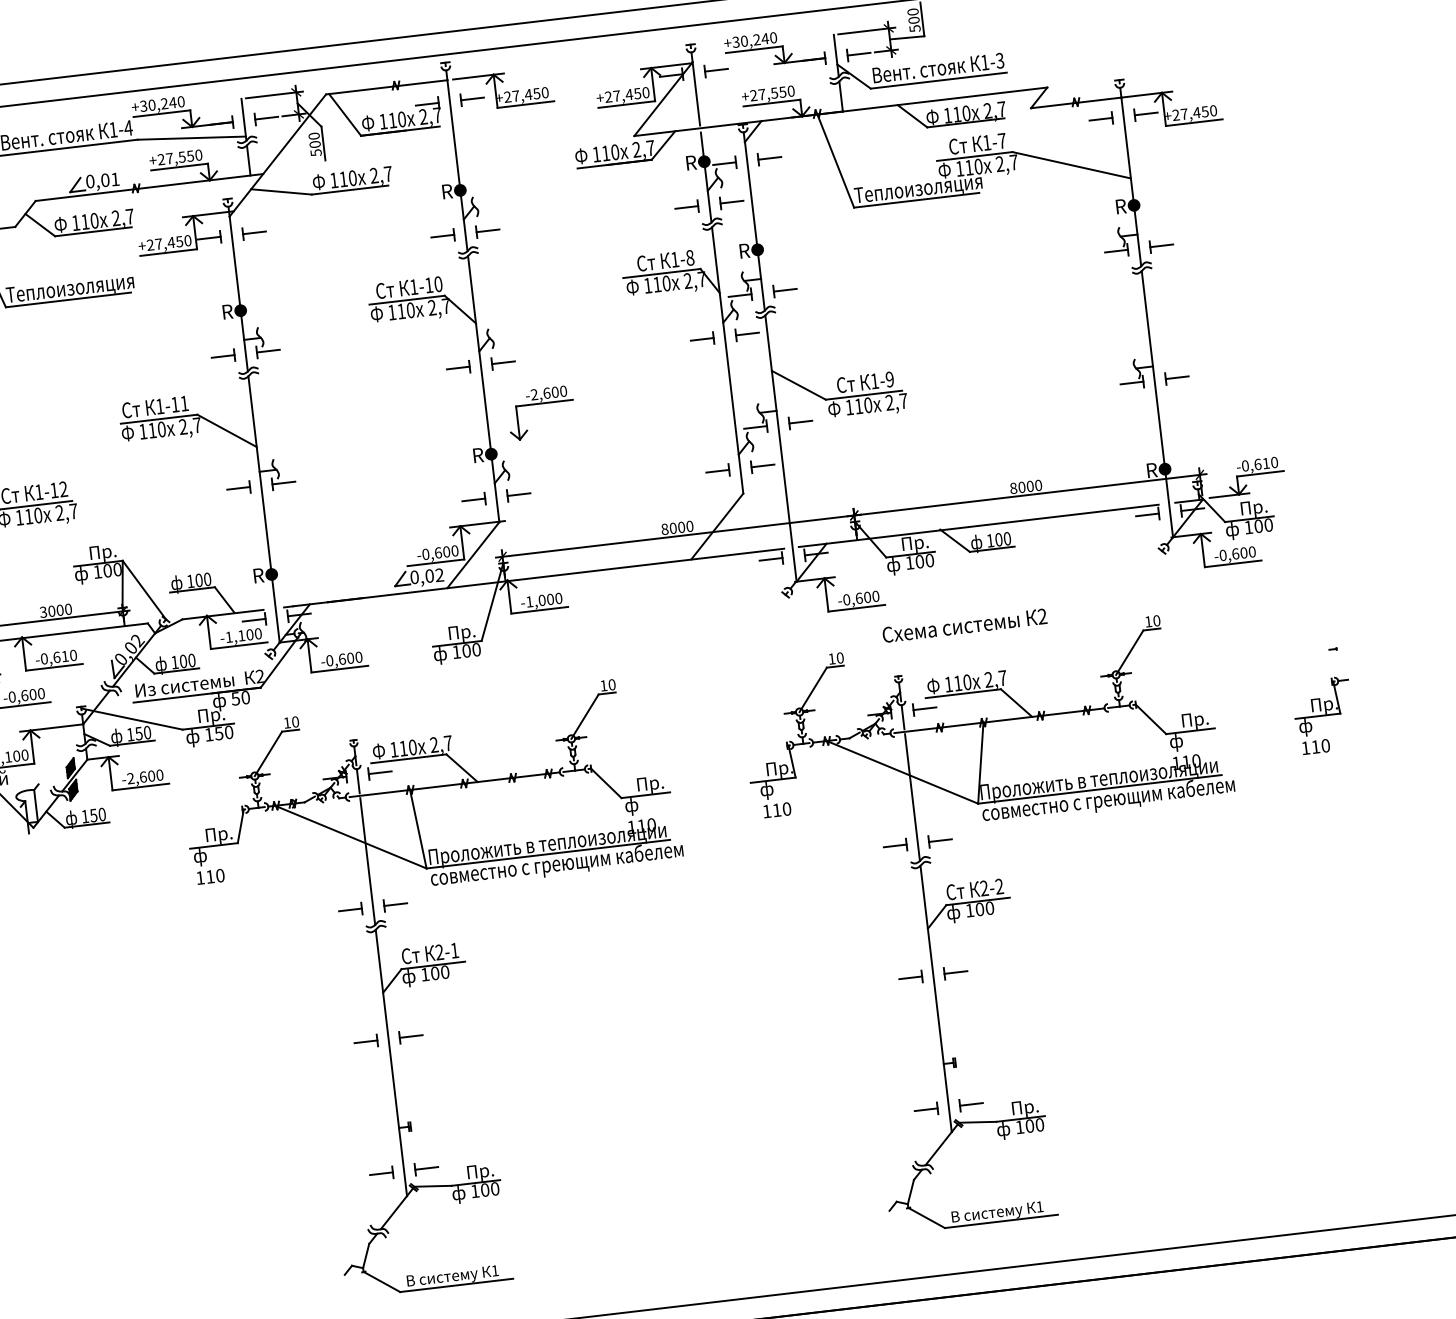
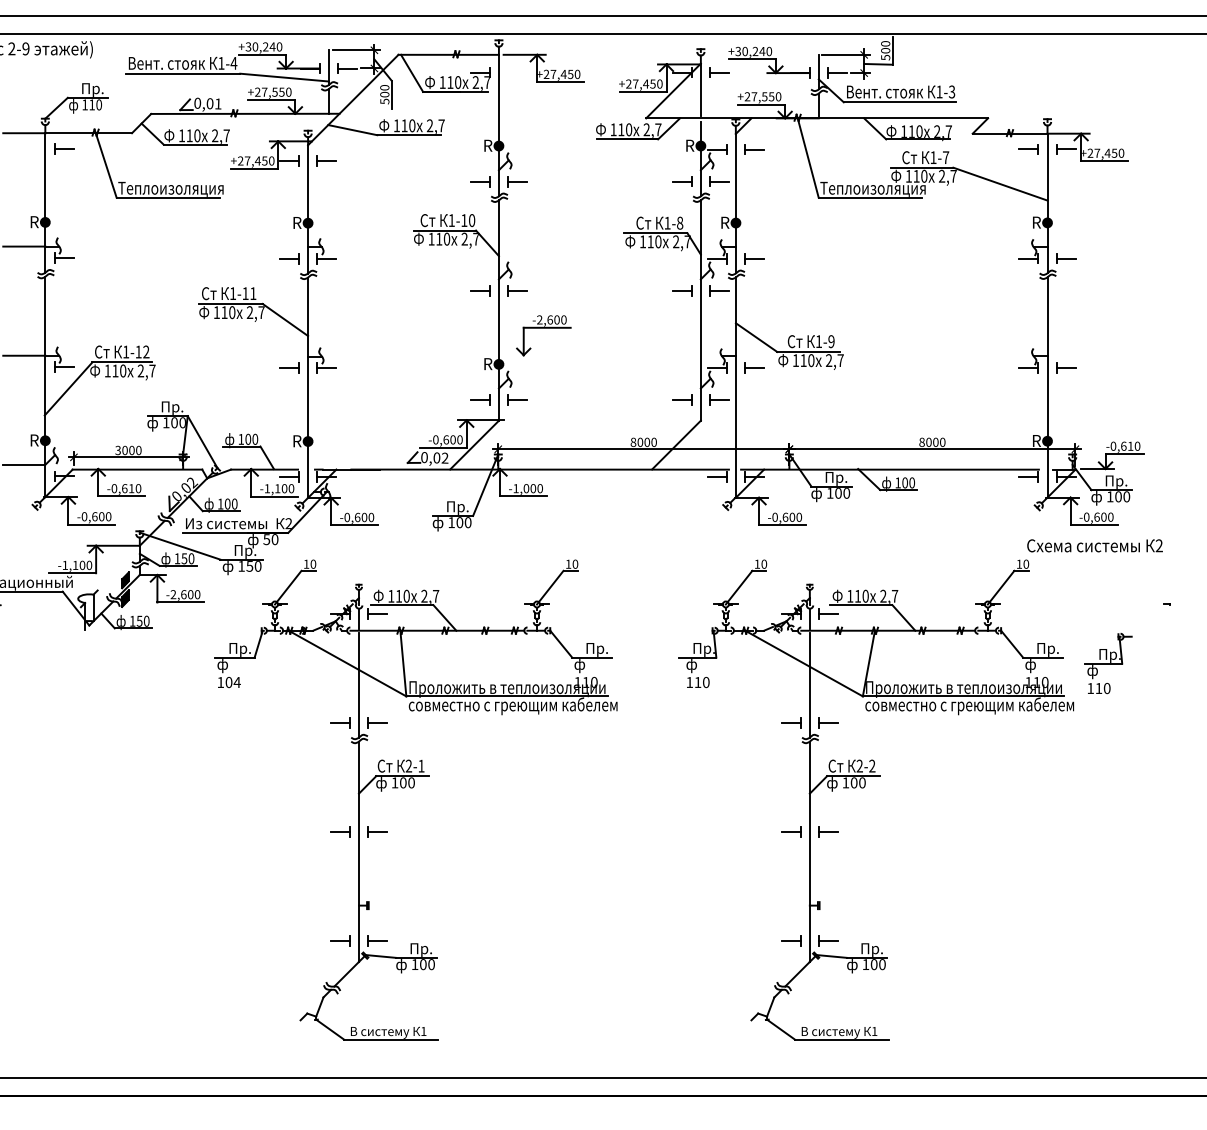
part: (472, 98) -> (517, 72), removed
text: (964, 625) -> (1094, 545), moved
part: (1323, 715) -> (1108, 663), moved
text: (214, 876) -> (232, 682), 110 -> 104

